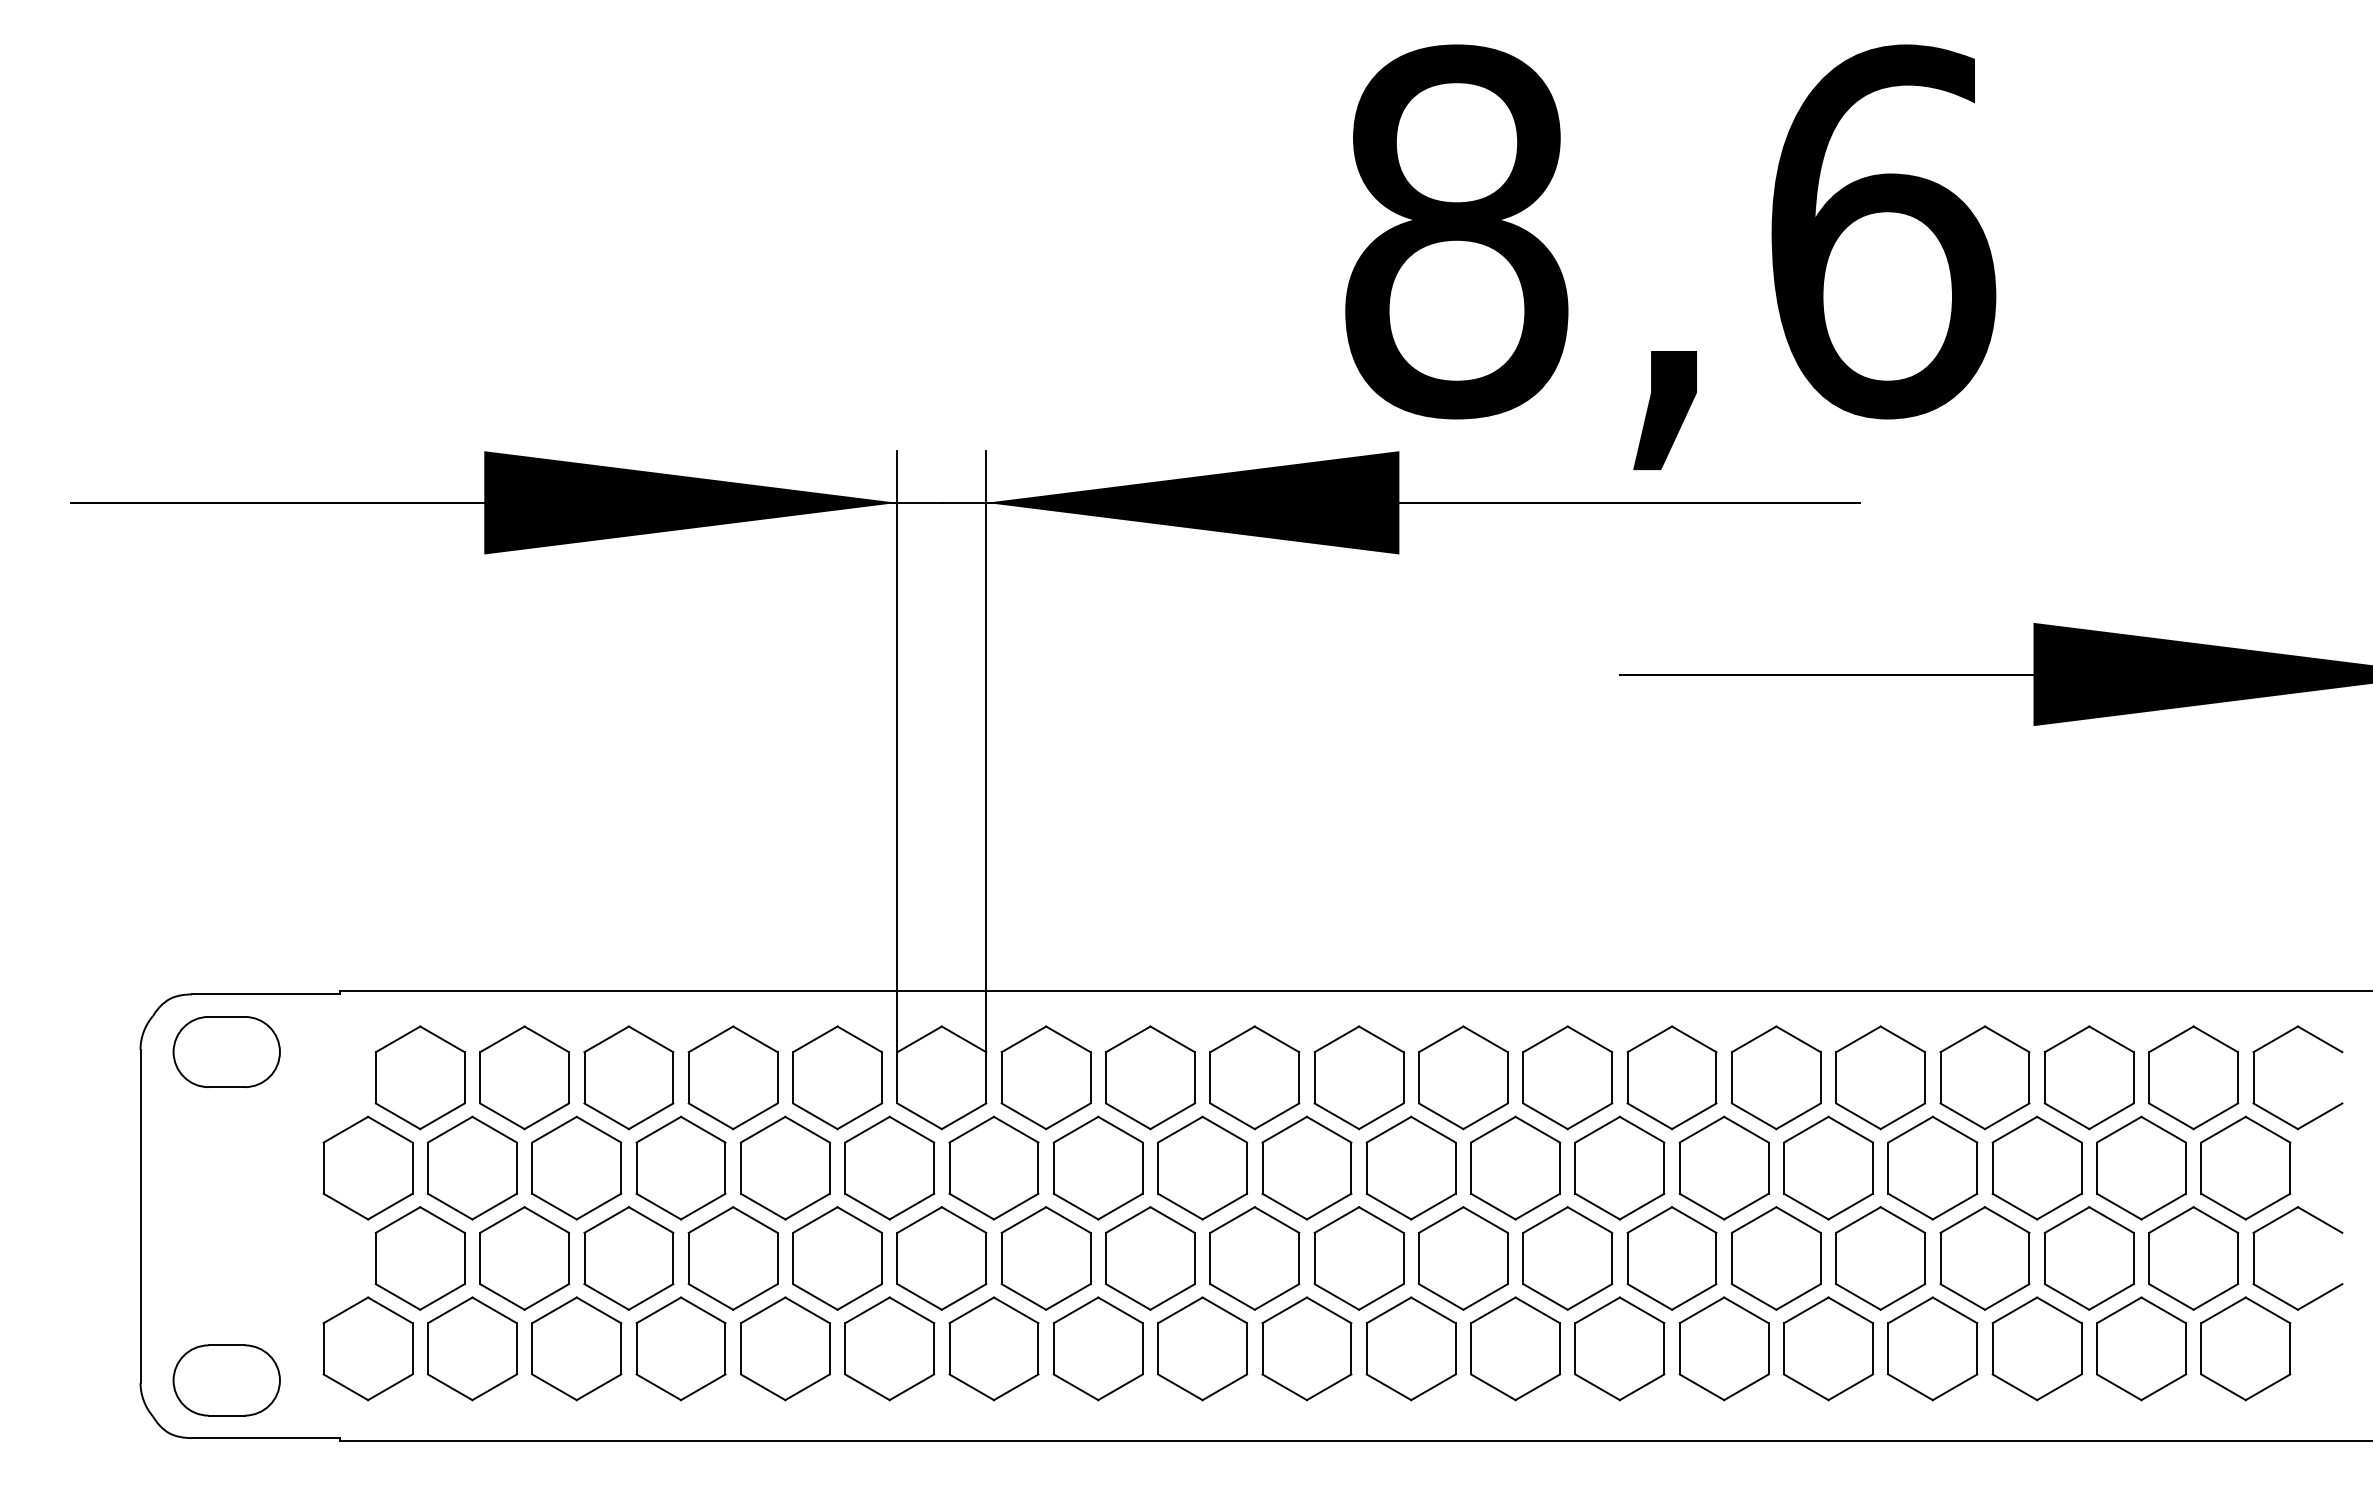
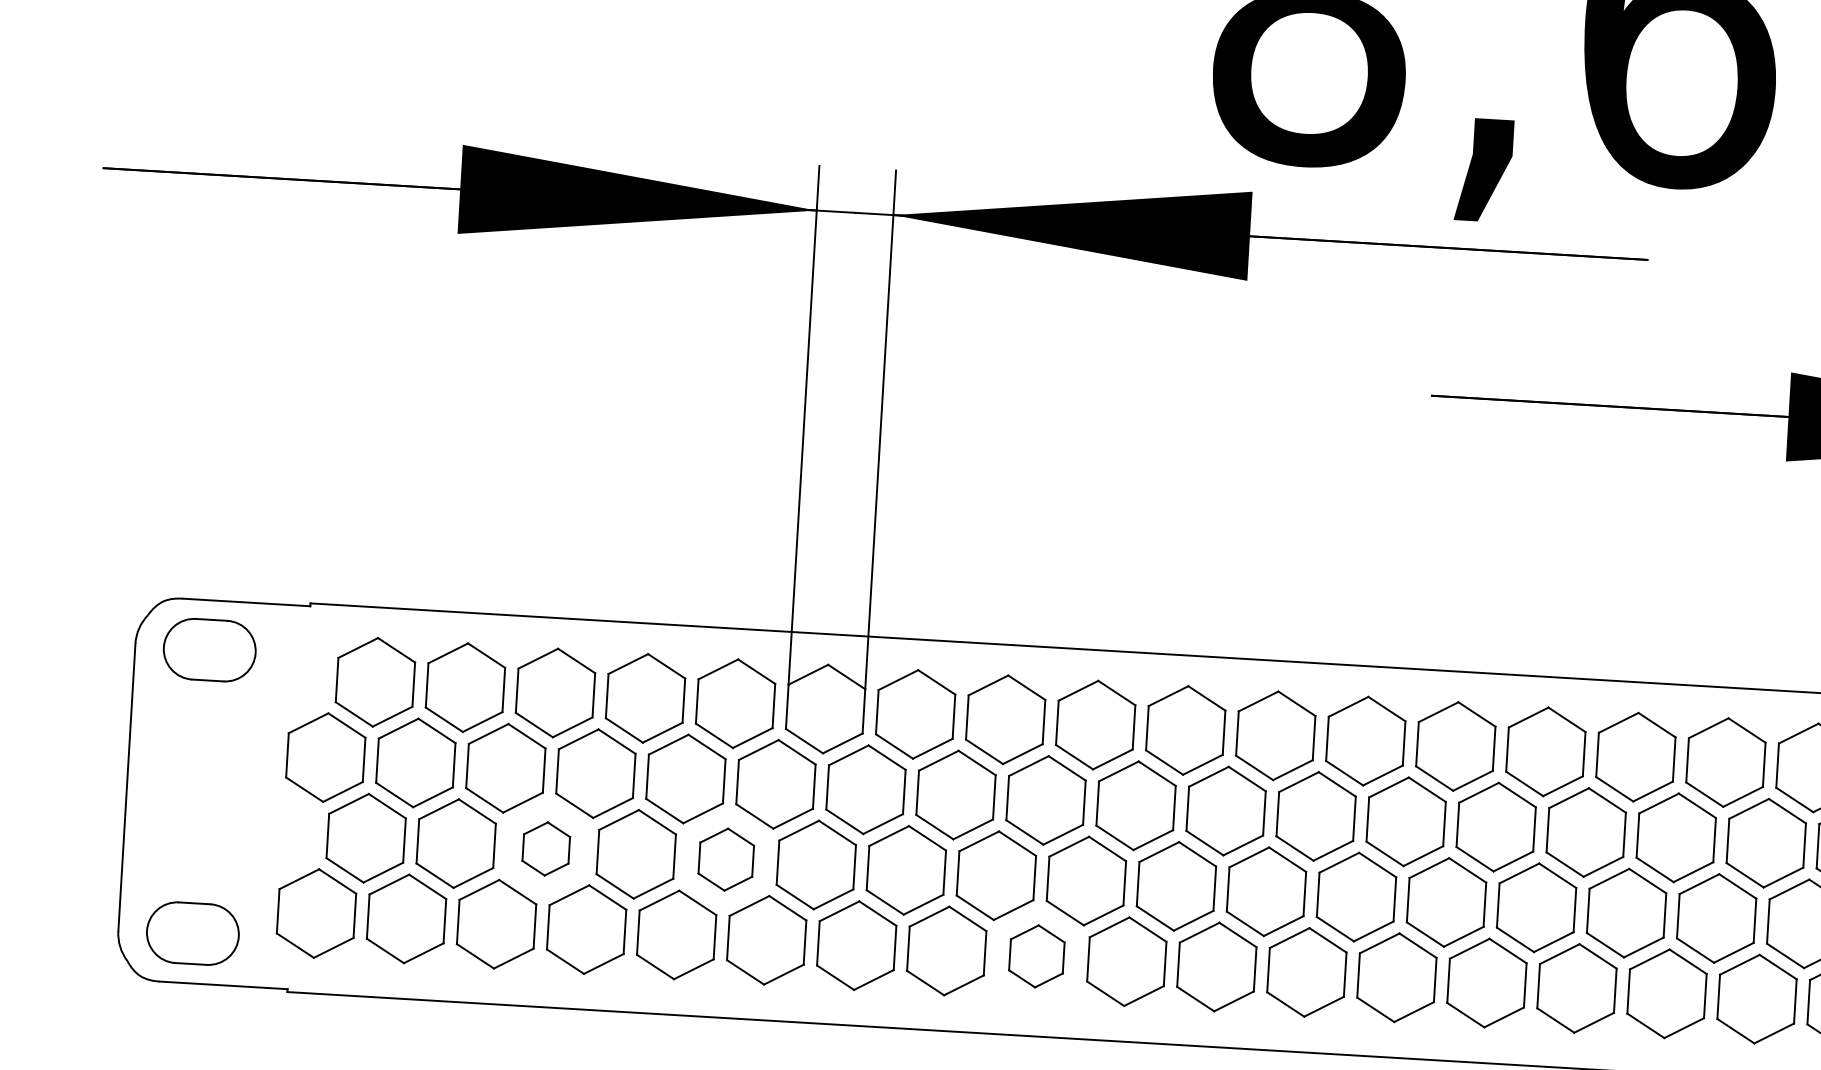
part: (628, 1258) -> (545, 848), size x0.6
part: (837, 1258) -> (726, 859), size x0.7
part: (1202, 1348) -> (1036, 956), size x0.7

